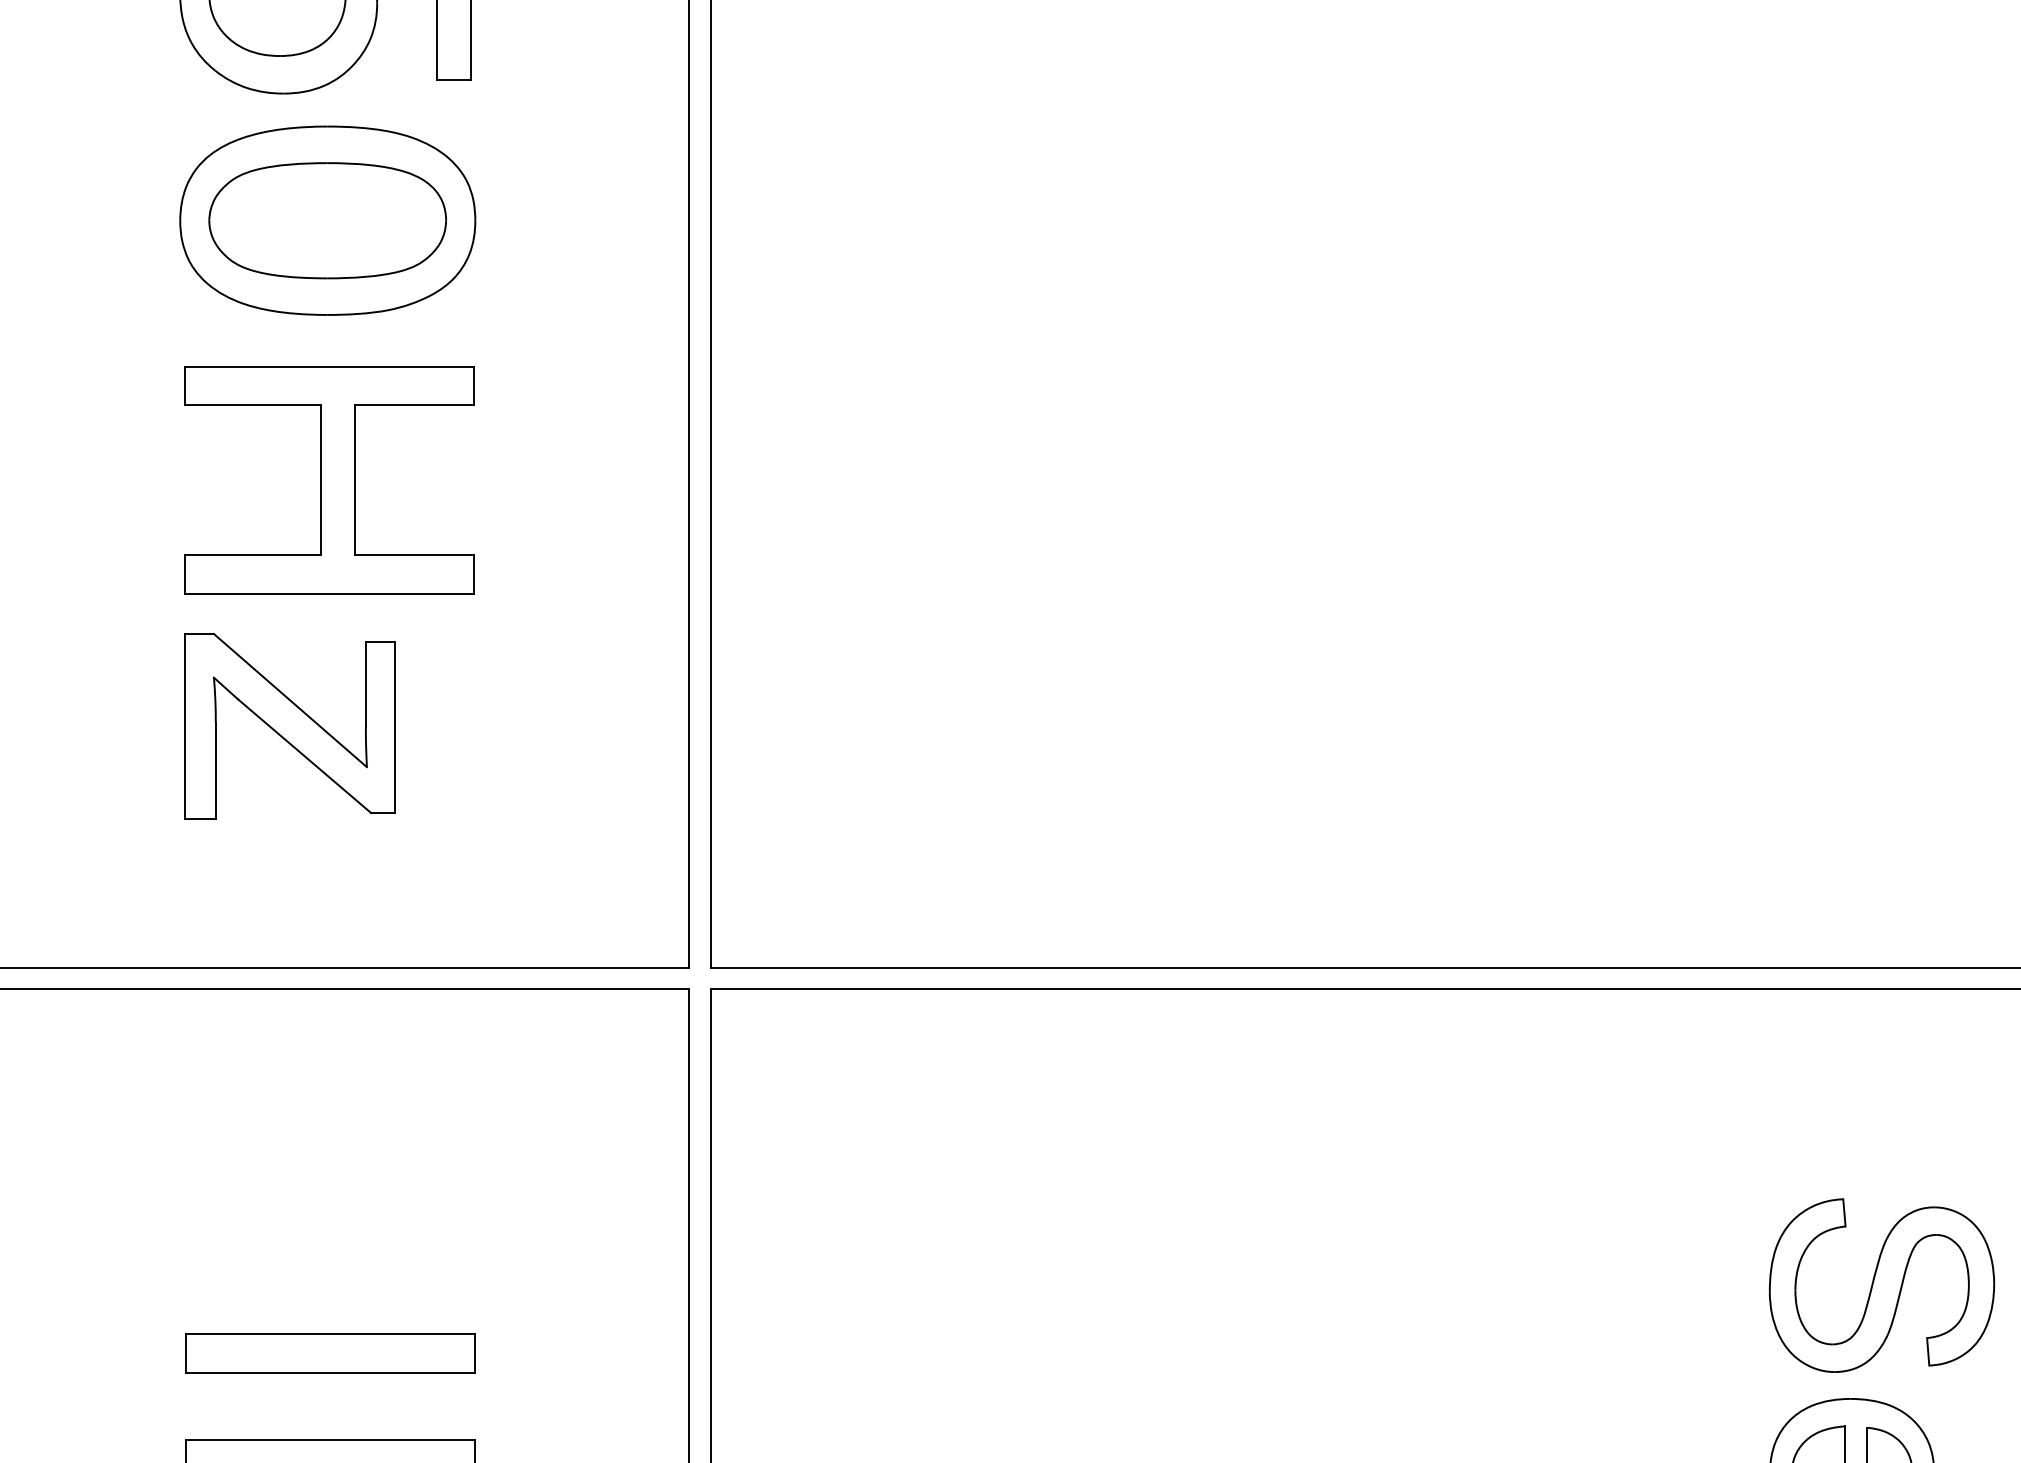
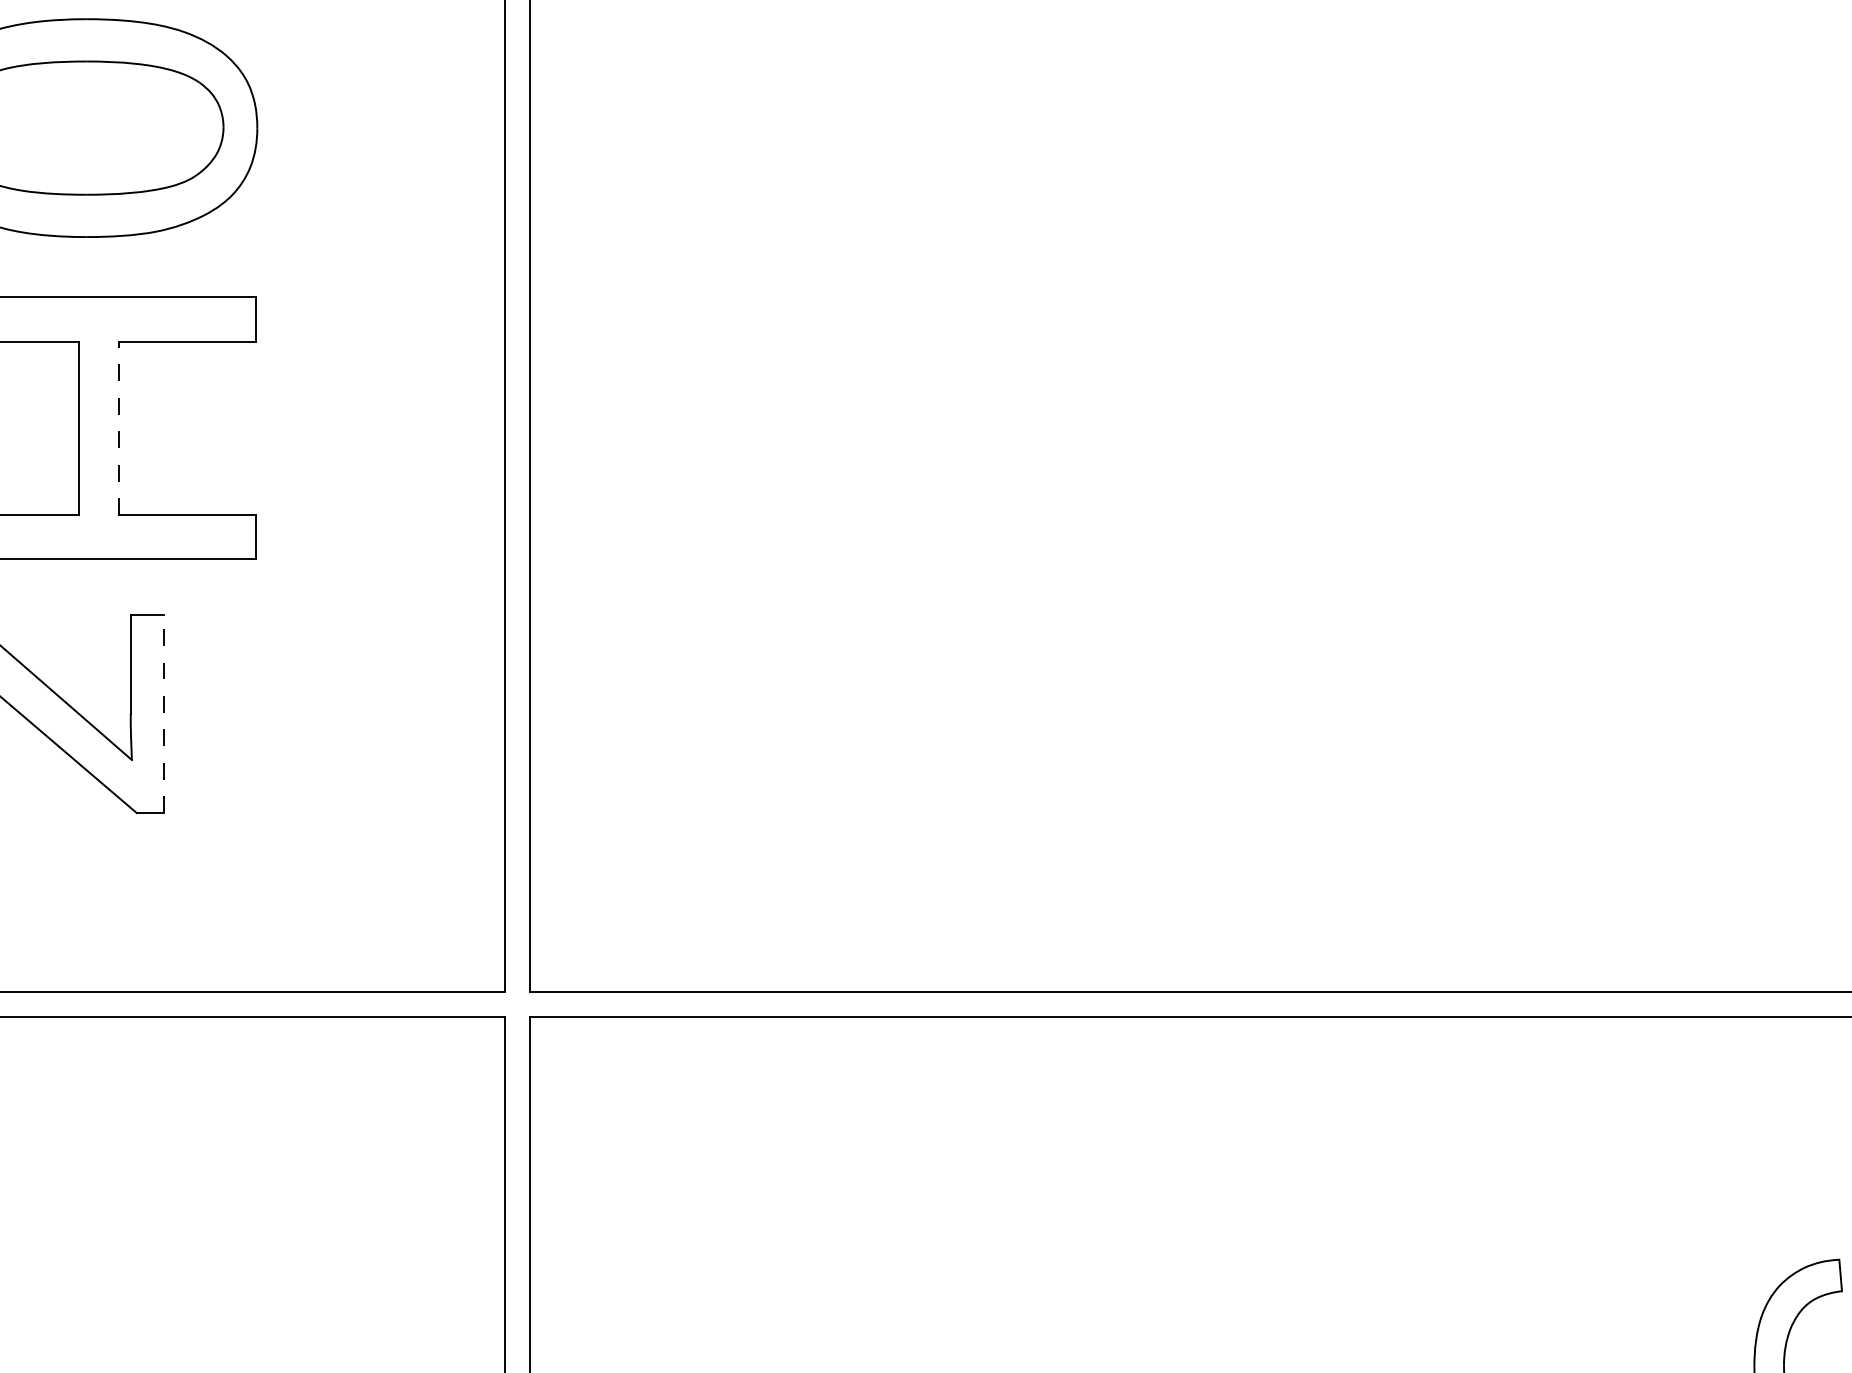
line: (355, 480) -> (118, 428), solid -> dashed
line: (394, 727) -> (163, 714), solid -> dashed

